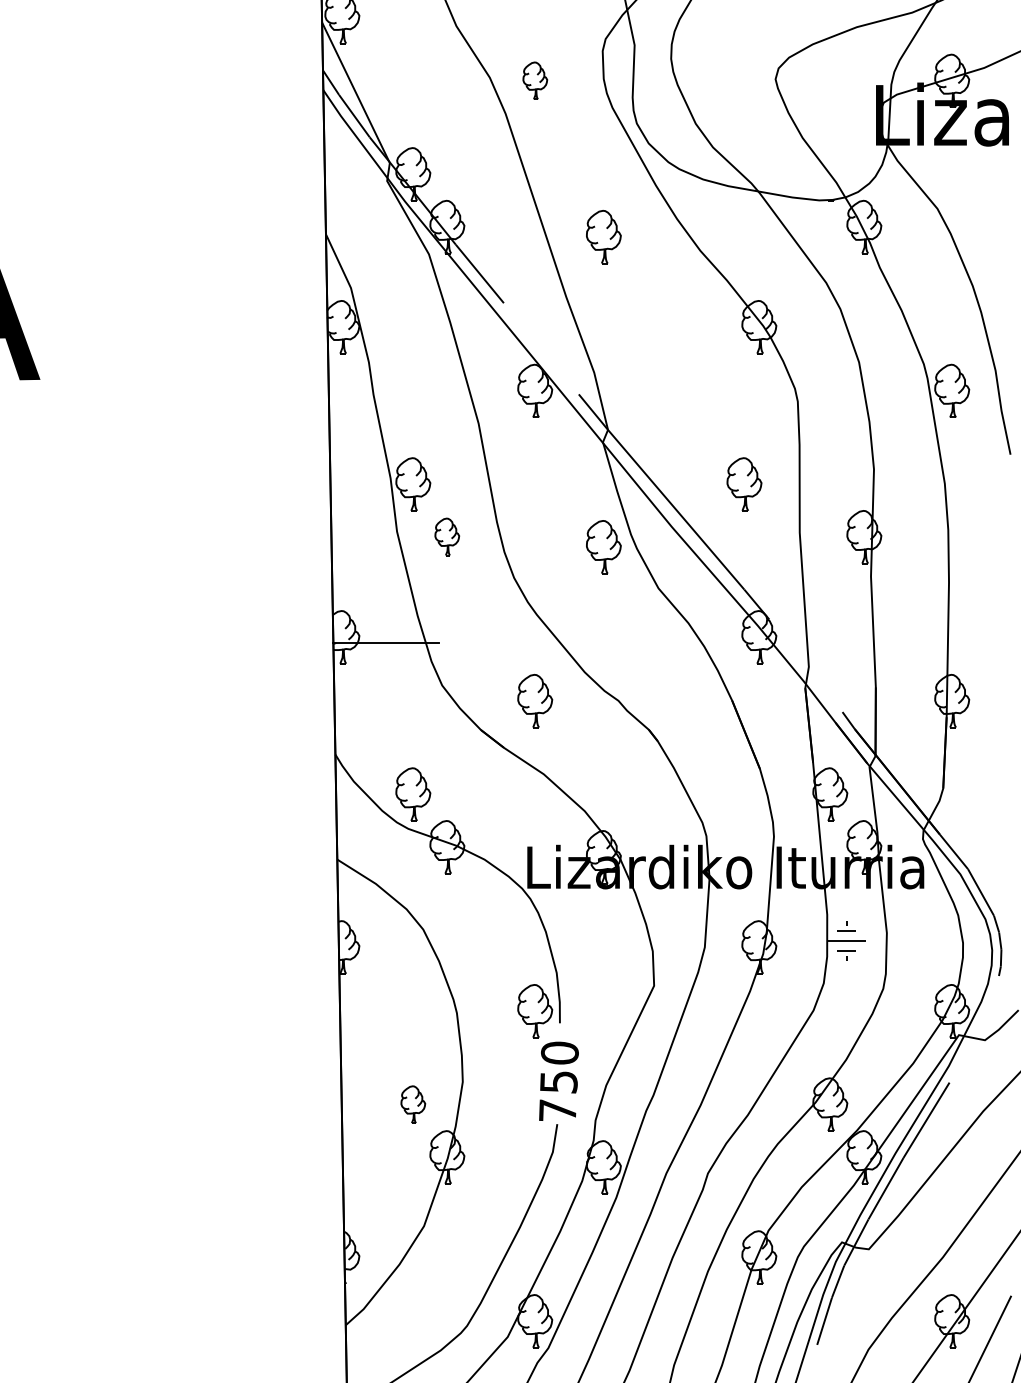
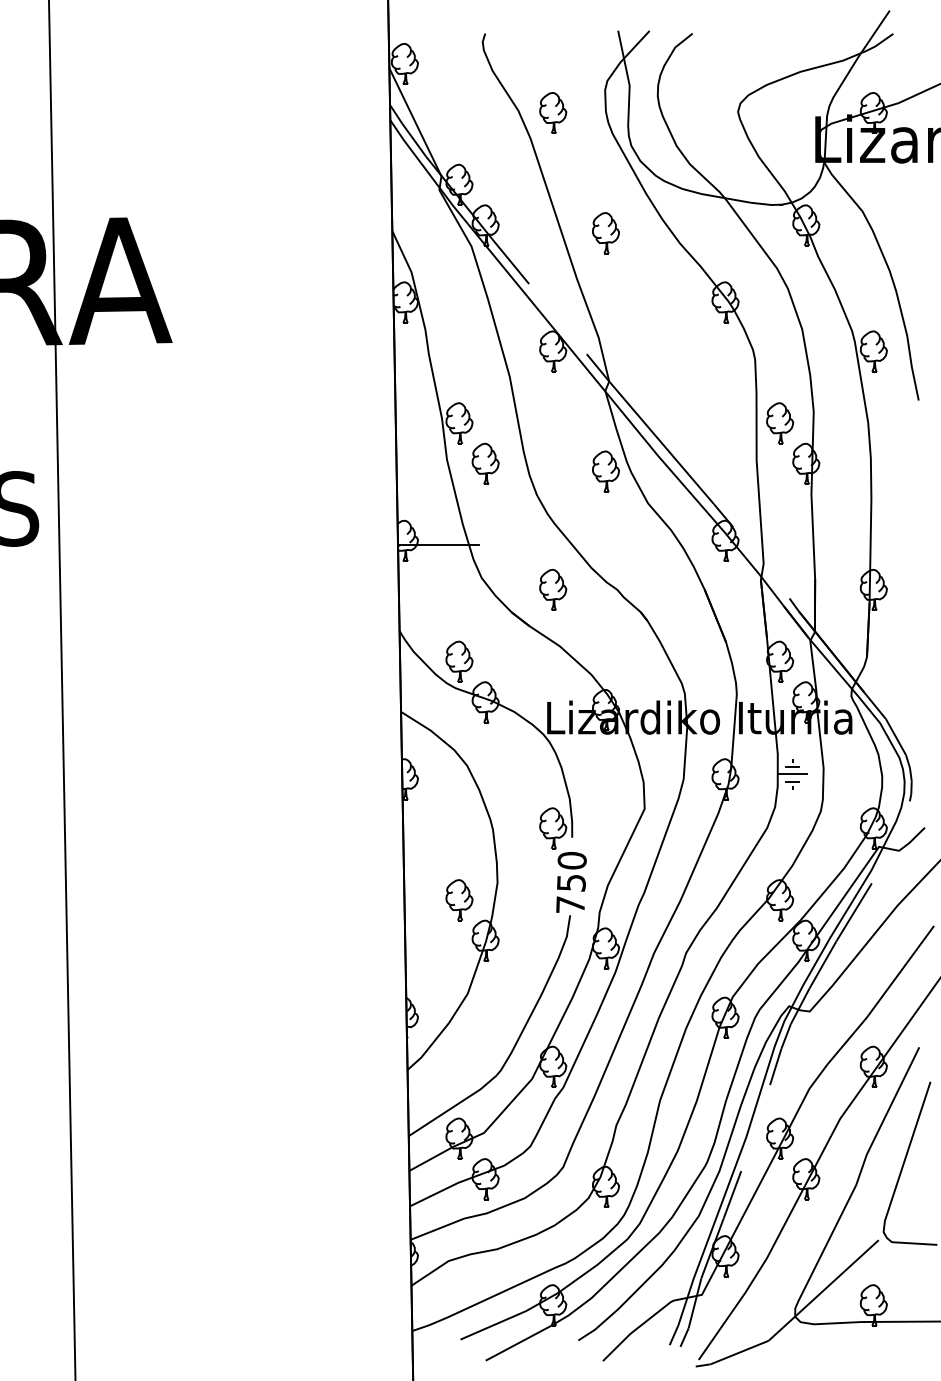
part: (535, 80) -> (553, 112), size x1.43
part: (744, 484) -> (780, 423), moved
part: (447, 536) -> (485, 463), size x1.43
part: (413, 1104) -> (459, 900), size x1.43

